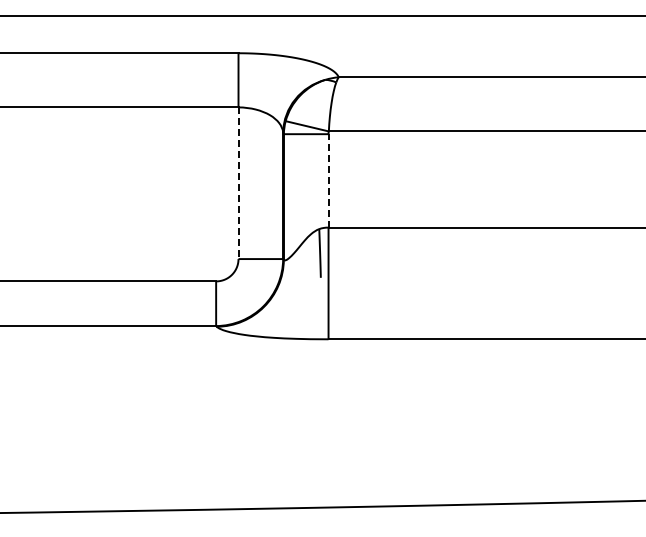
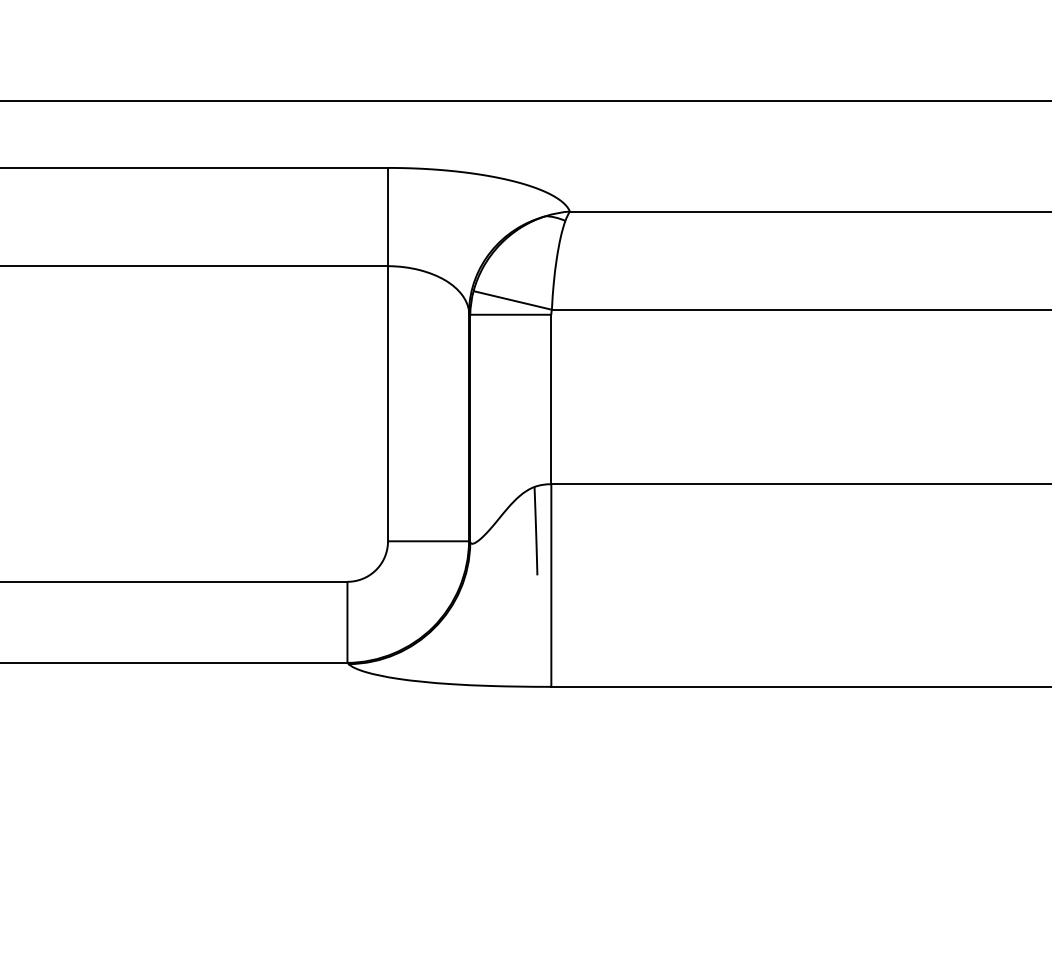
line: (328, 180) -> (551, 398), dashed -> solid
line: (238, 183) -> (387, 404), dashed -> solid

